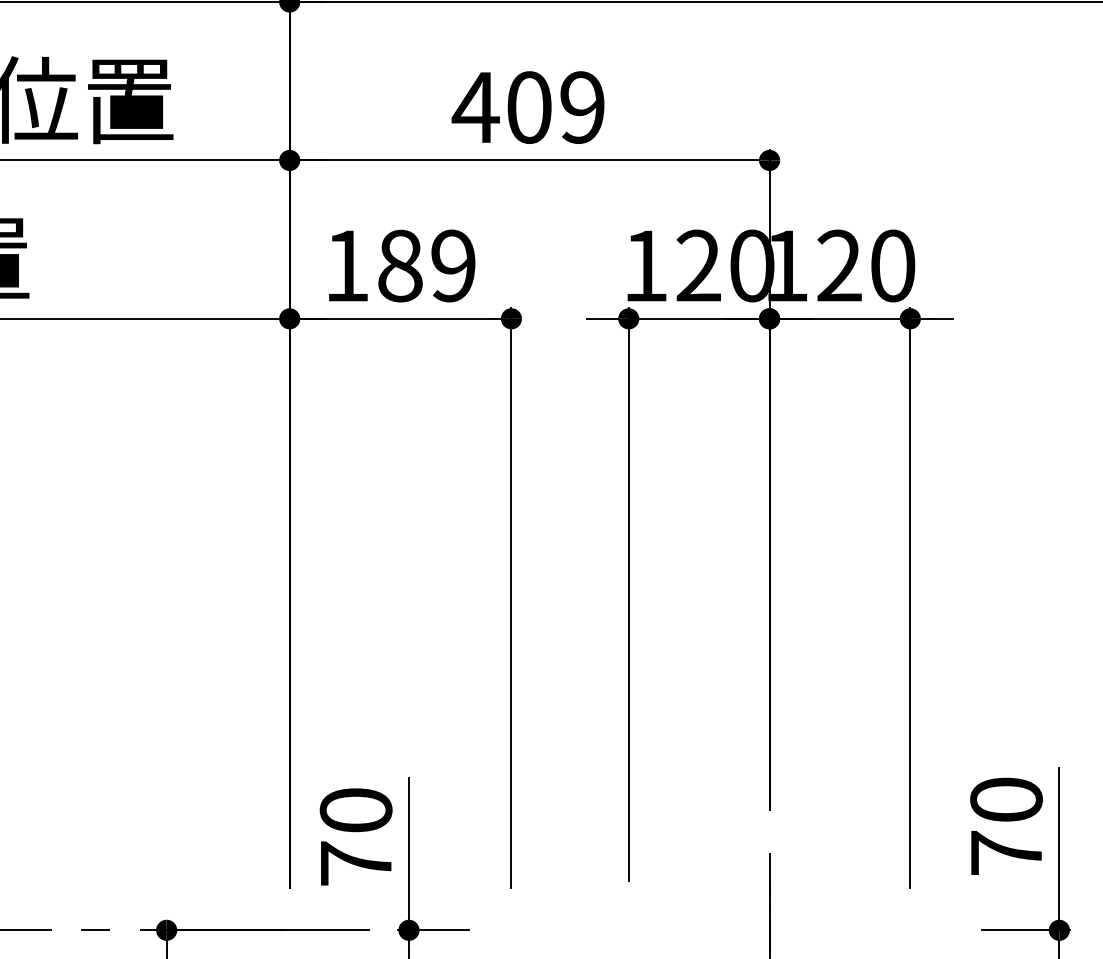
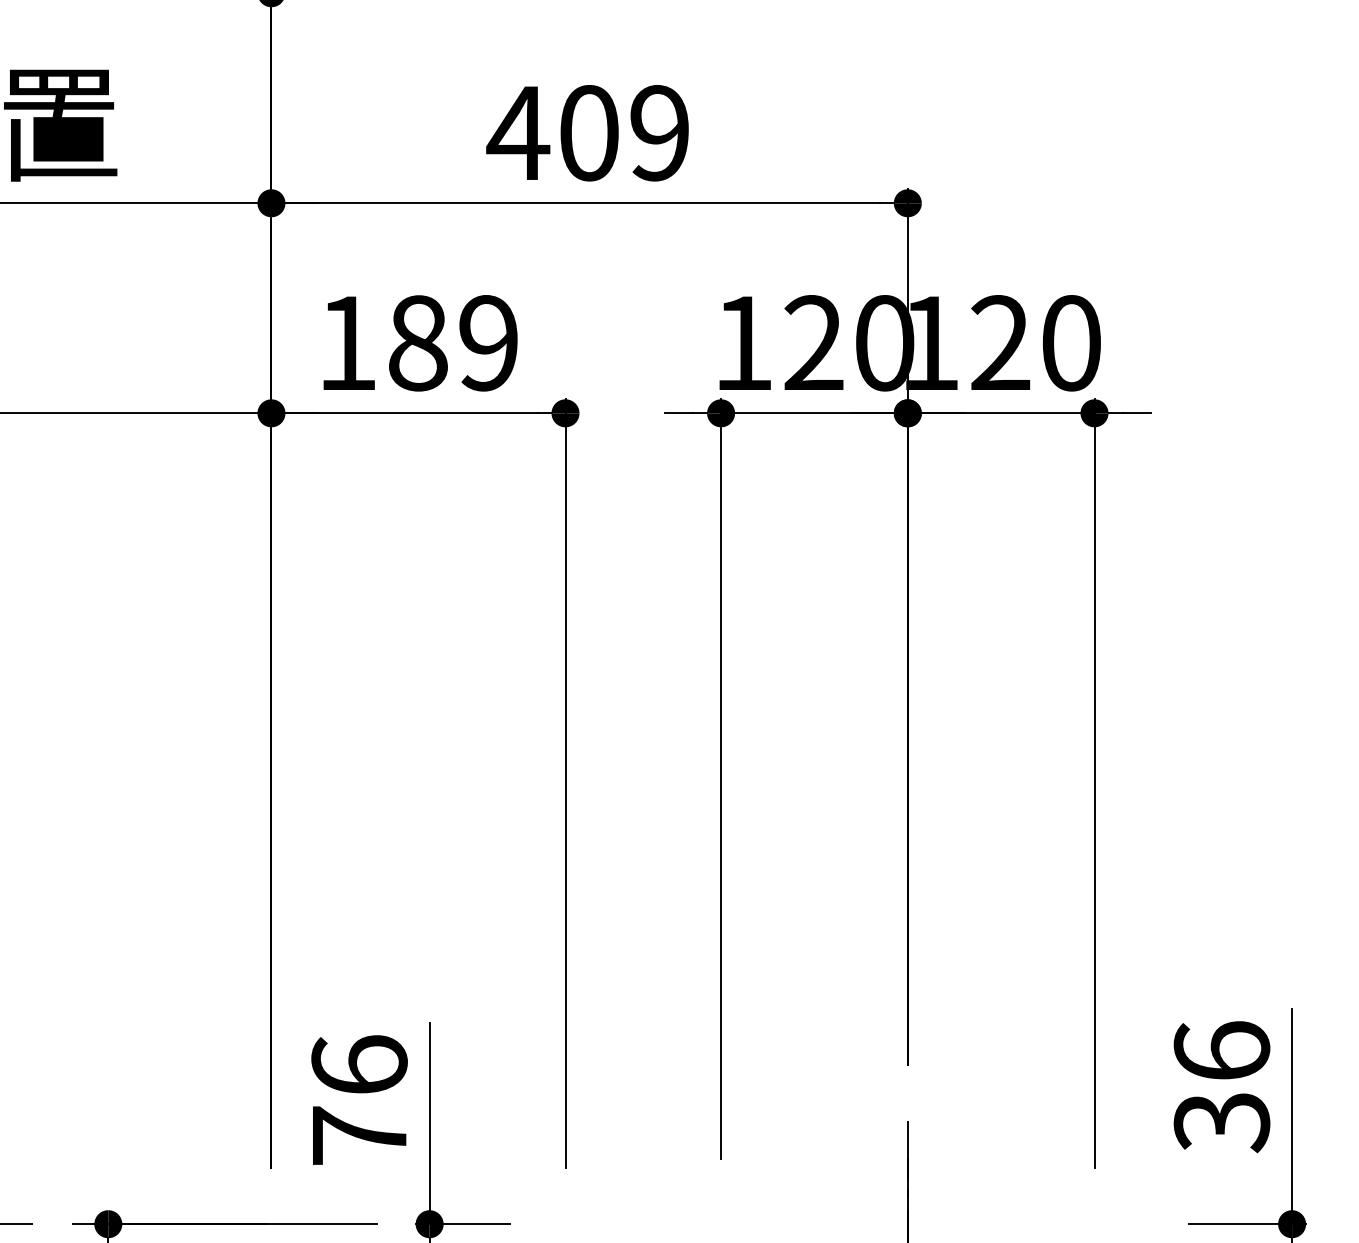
text: (355, 809) -> (358, 1064), 70 -> 76
text: (1006, 826) -> (1221, 1086), 70 -> 36

